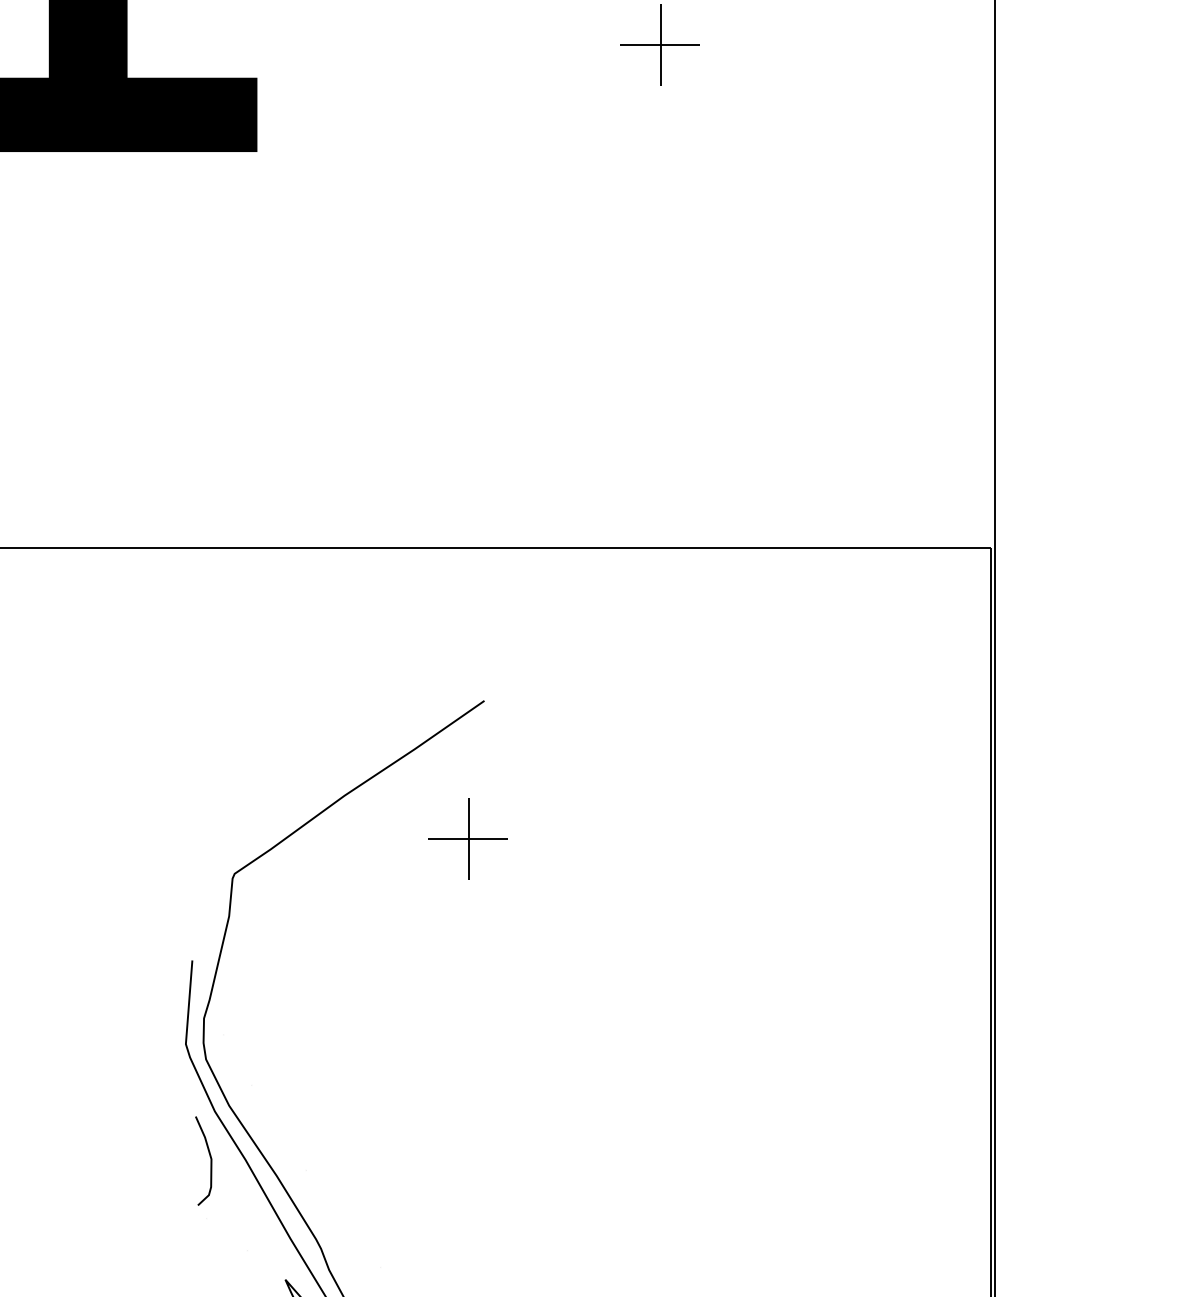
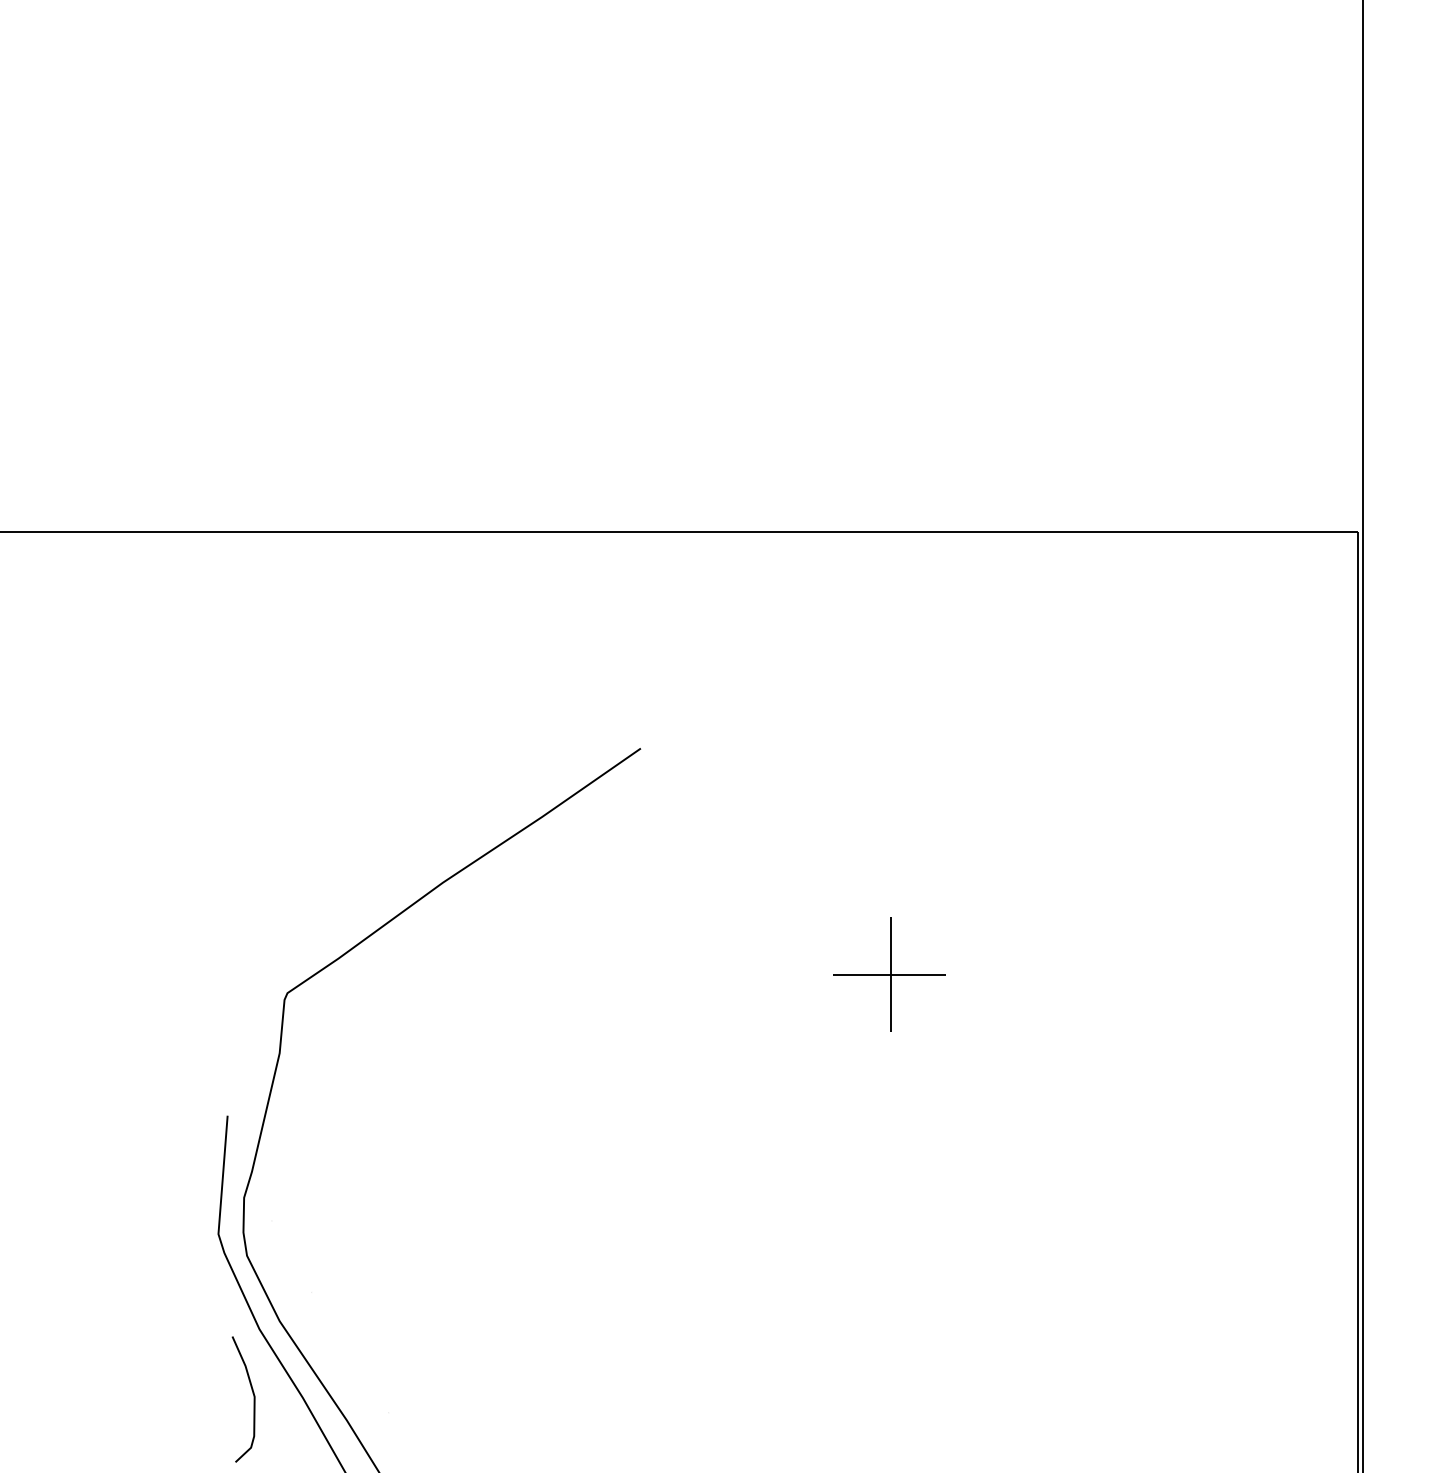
part: (467, 838) -> (888, 974), moved

